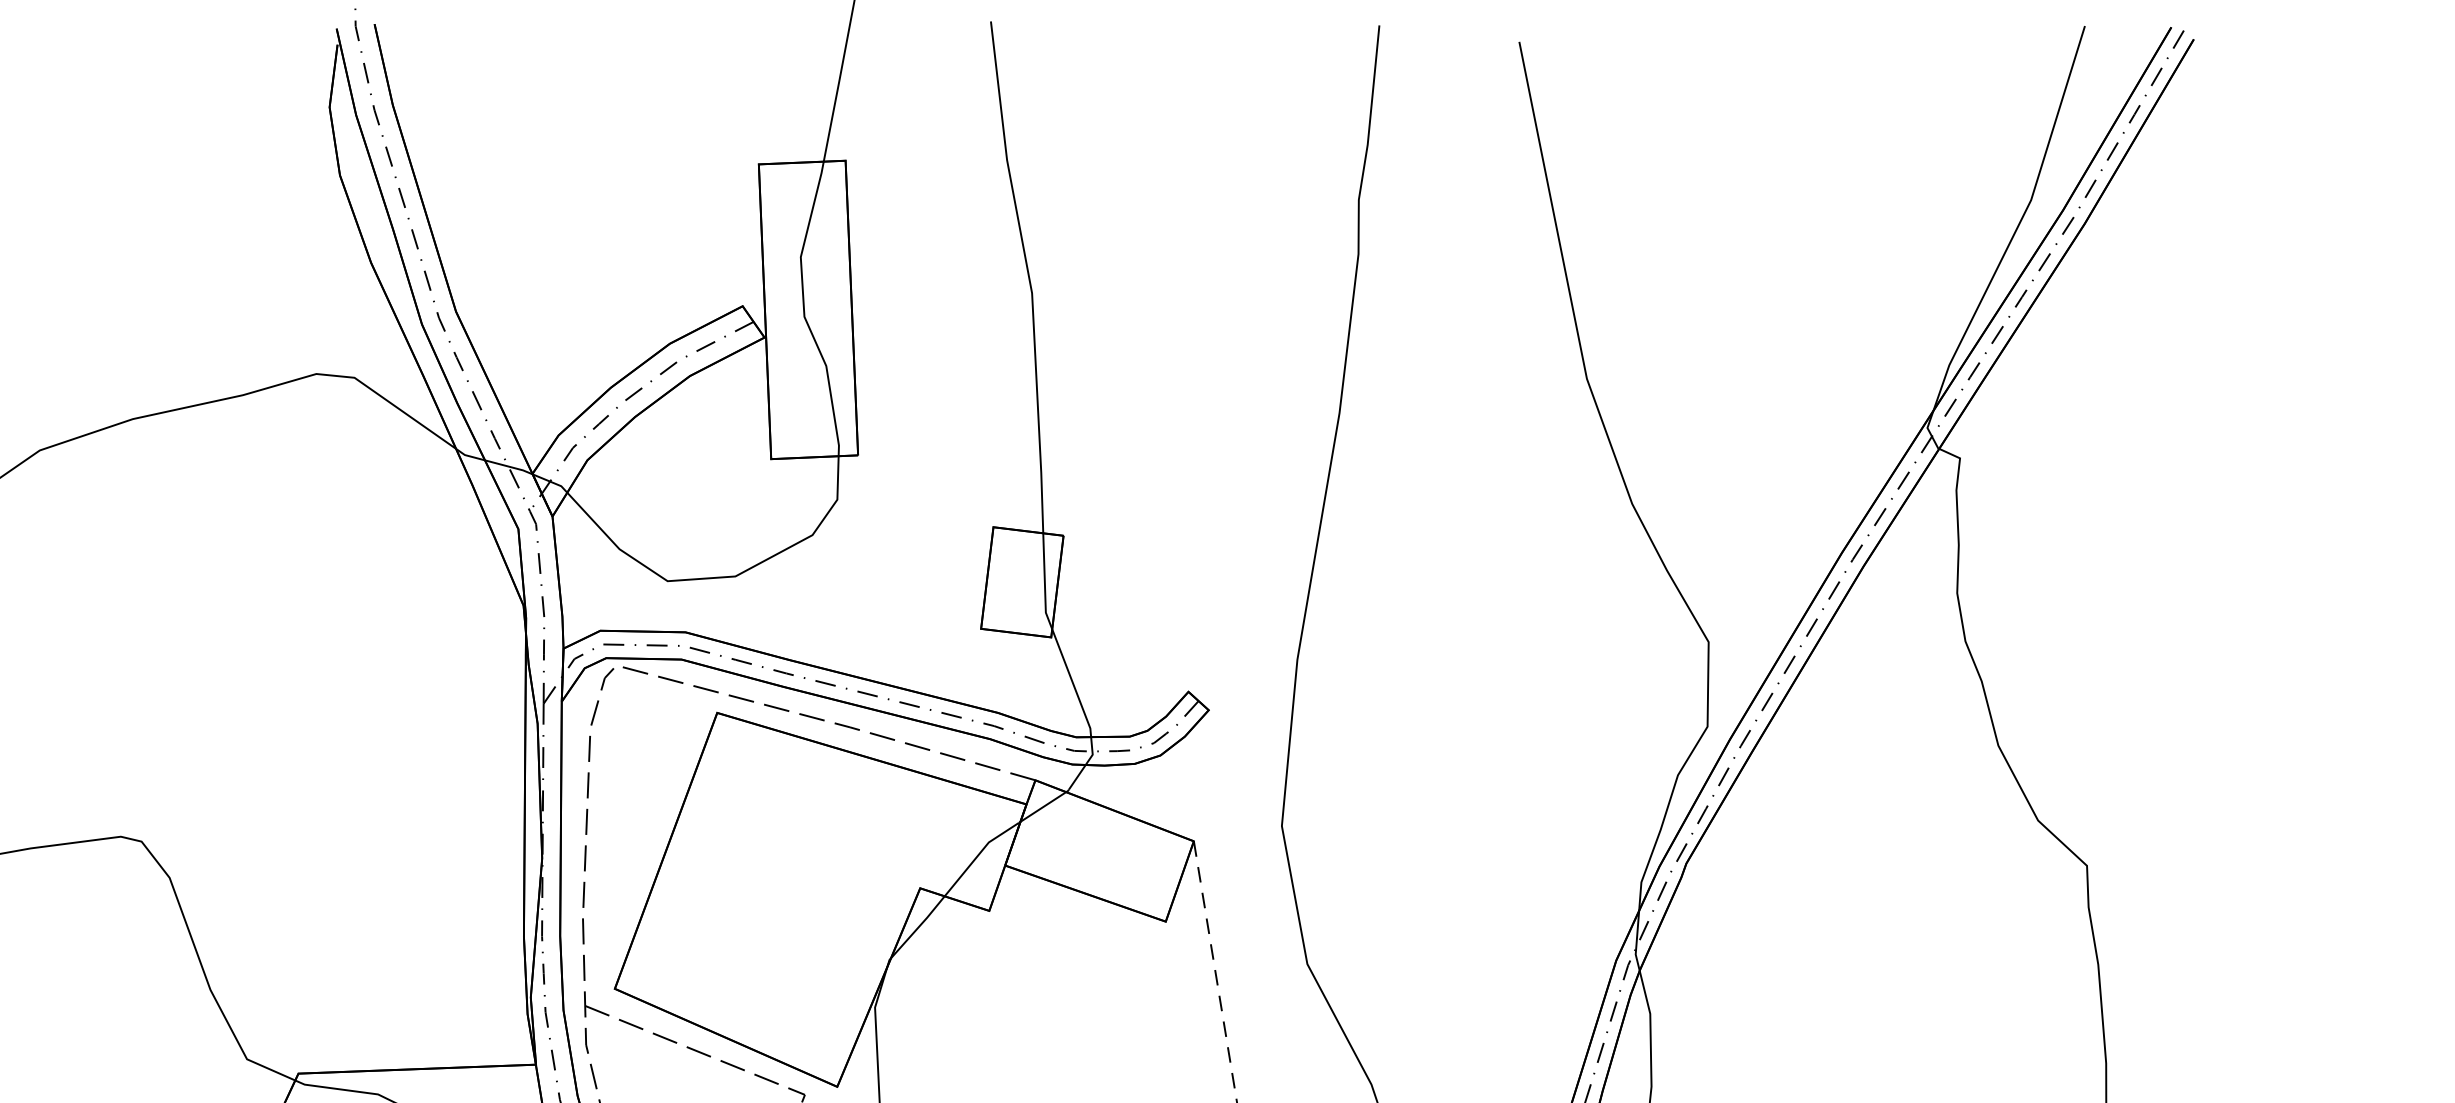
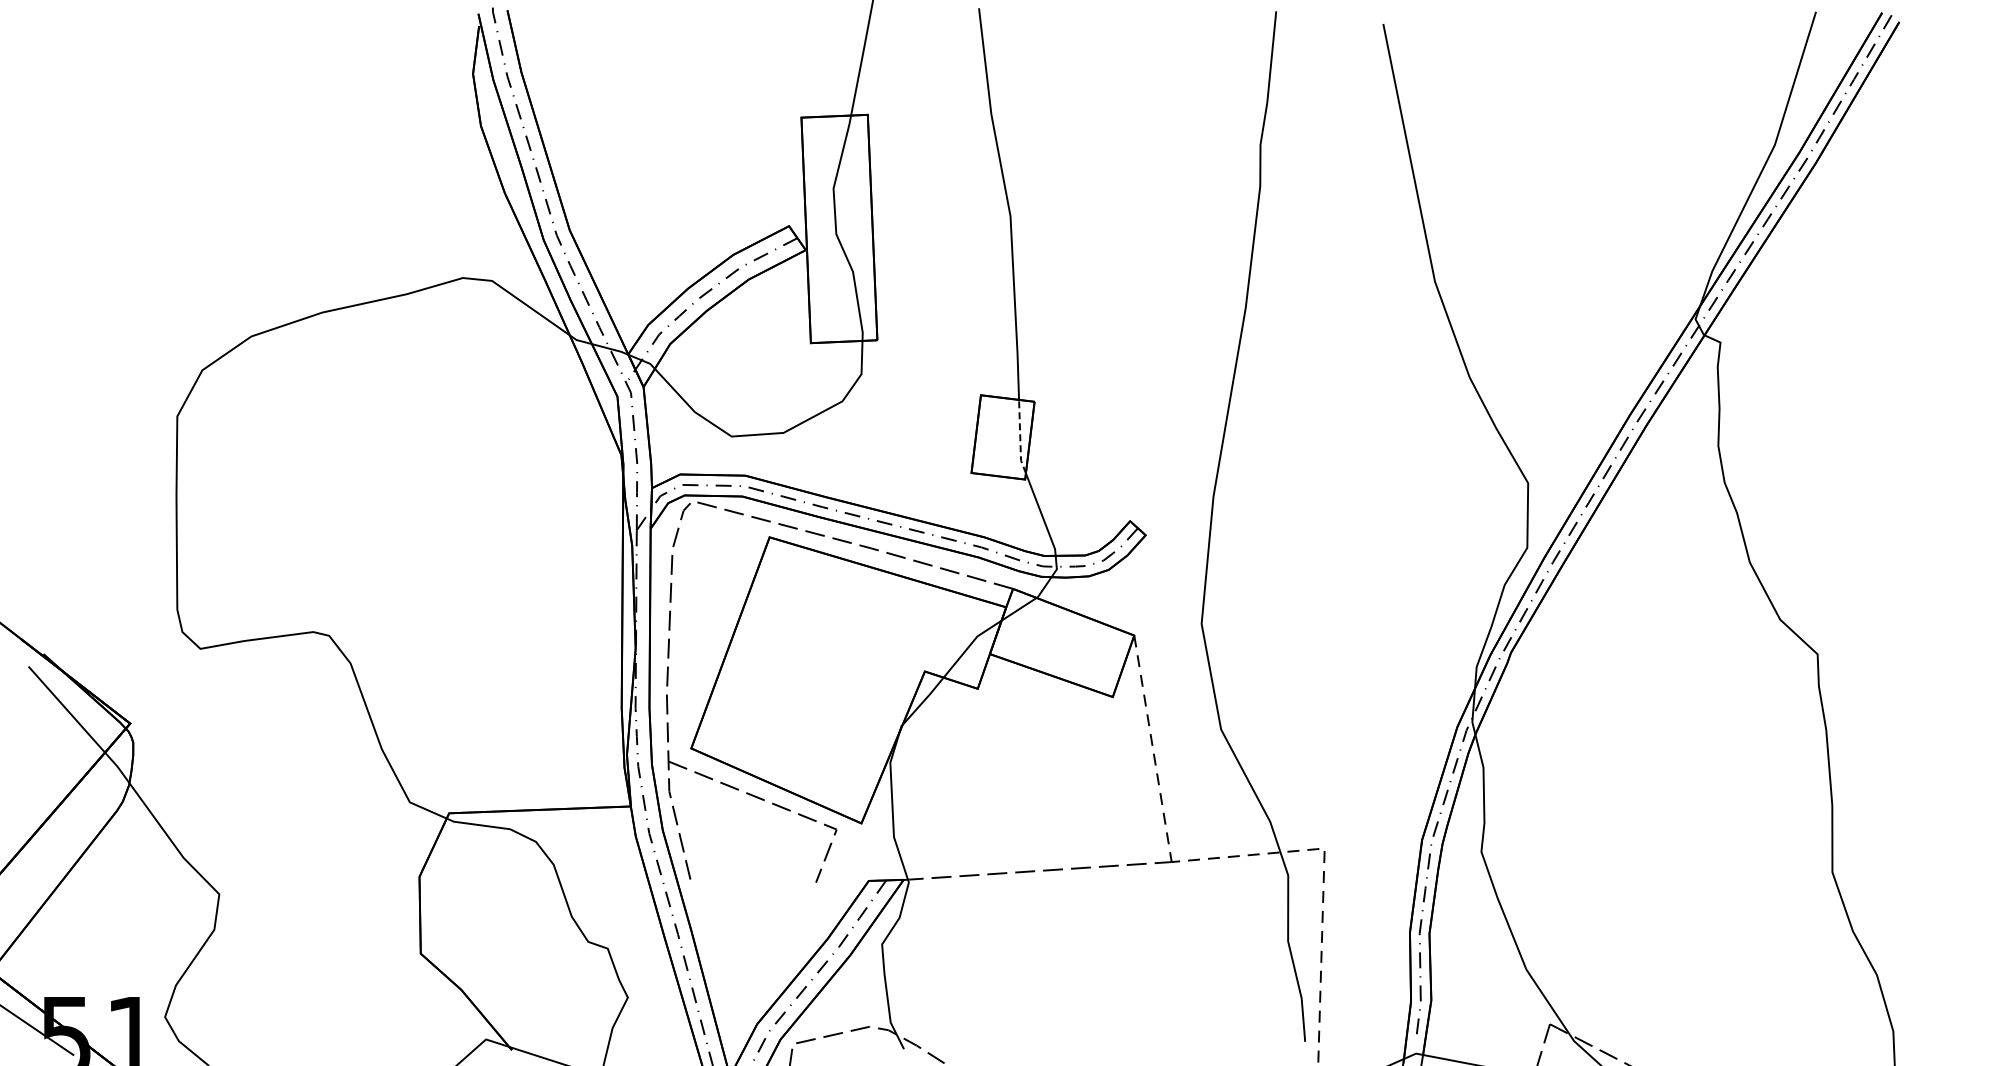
line: (1045, 582) -> (1020, 437), solid -> dashed

